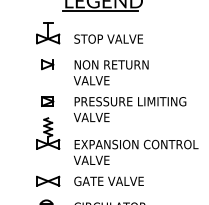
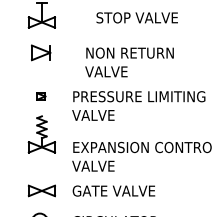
text: (108, 38) -> (136, 17), moved
part: (47, 64) -> (41, 52), size x1.4
text: (110, 72) -> (128, 62), moved
part: (47, 101) -> (41, 96), size x0.6

